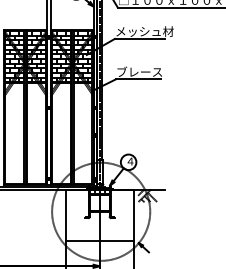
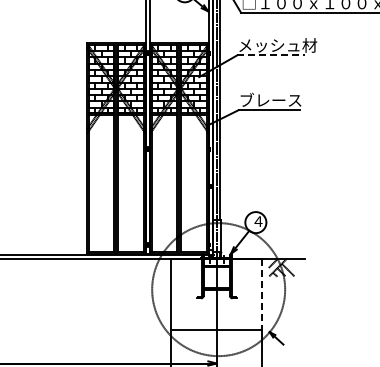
line: (139, 39) -> (270, 55), solid -> dashed
line: (133, 216) -> (262, 295), solid -> dashed

